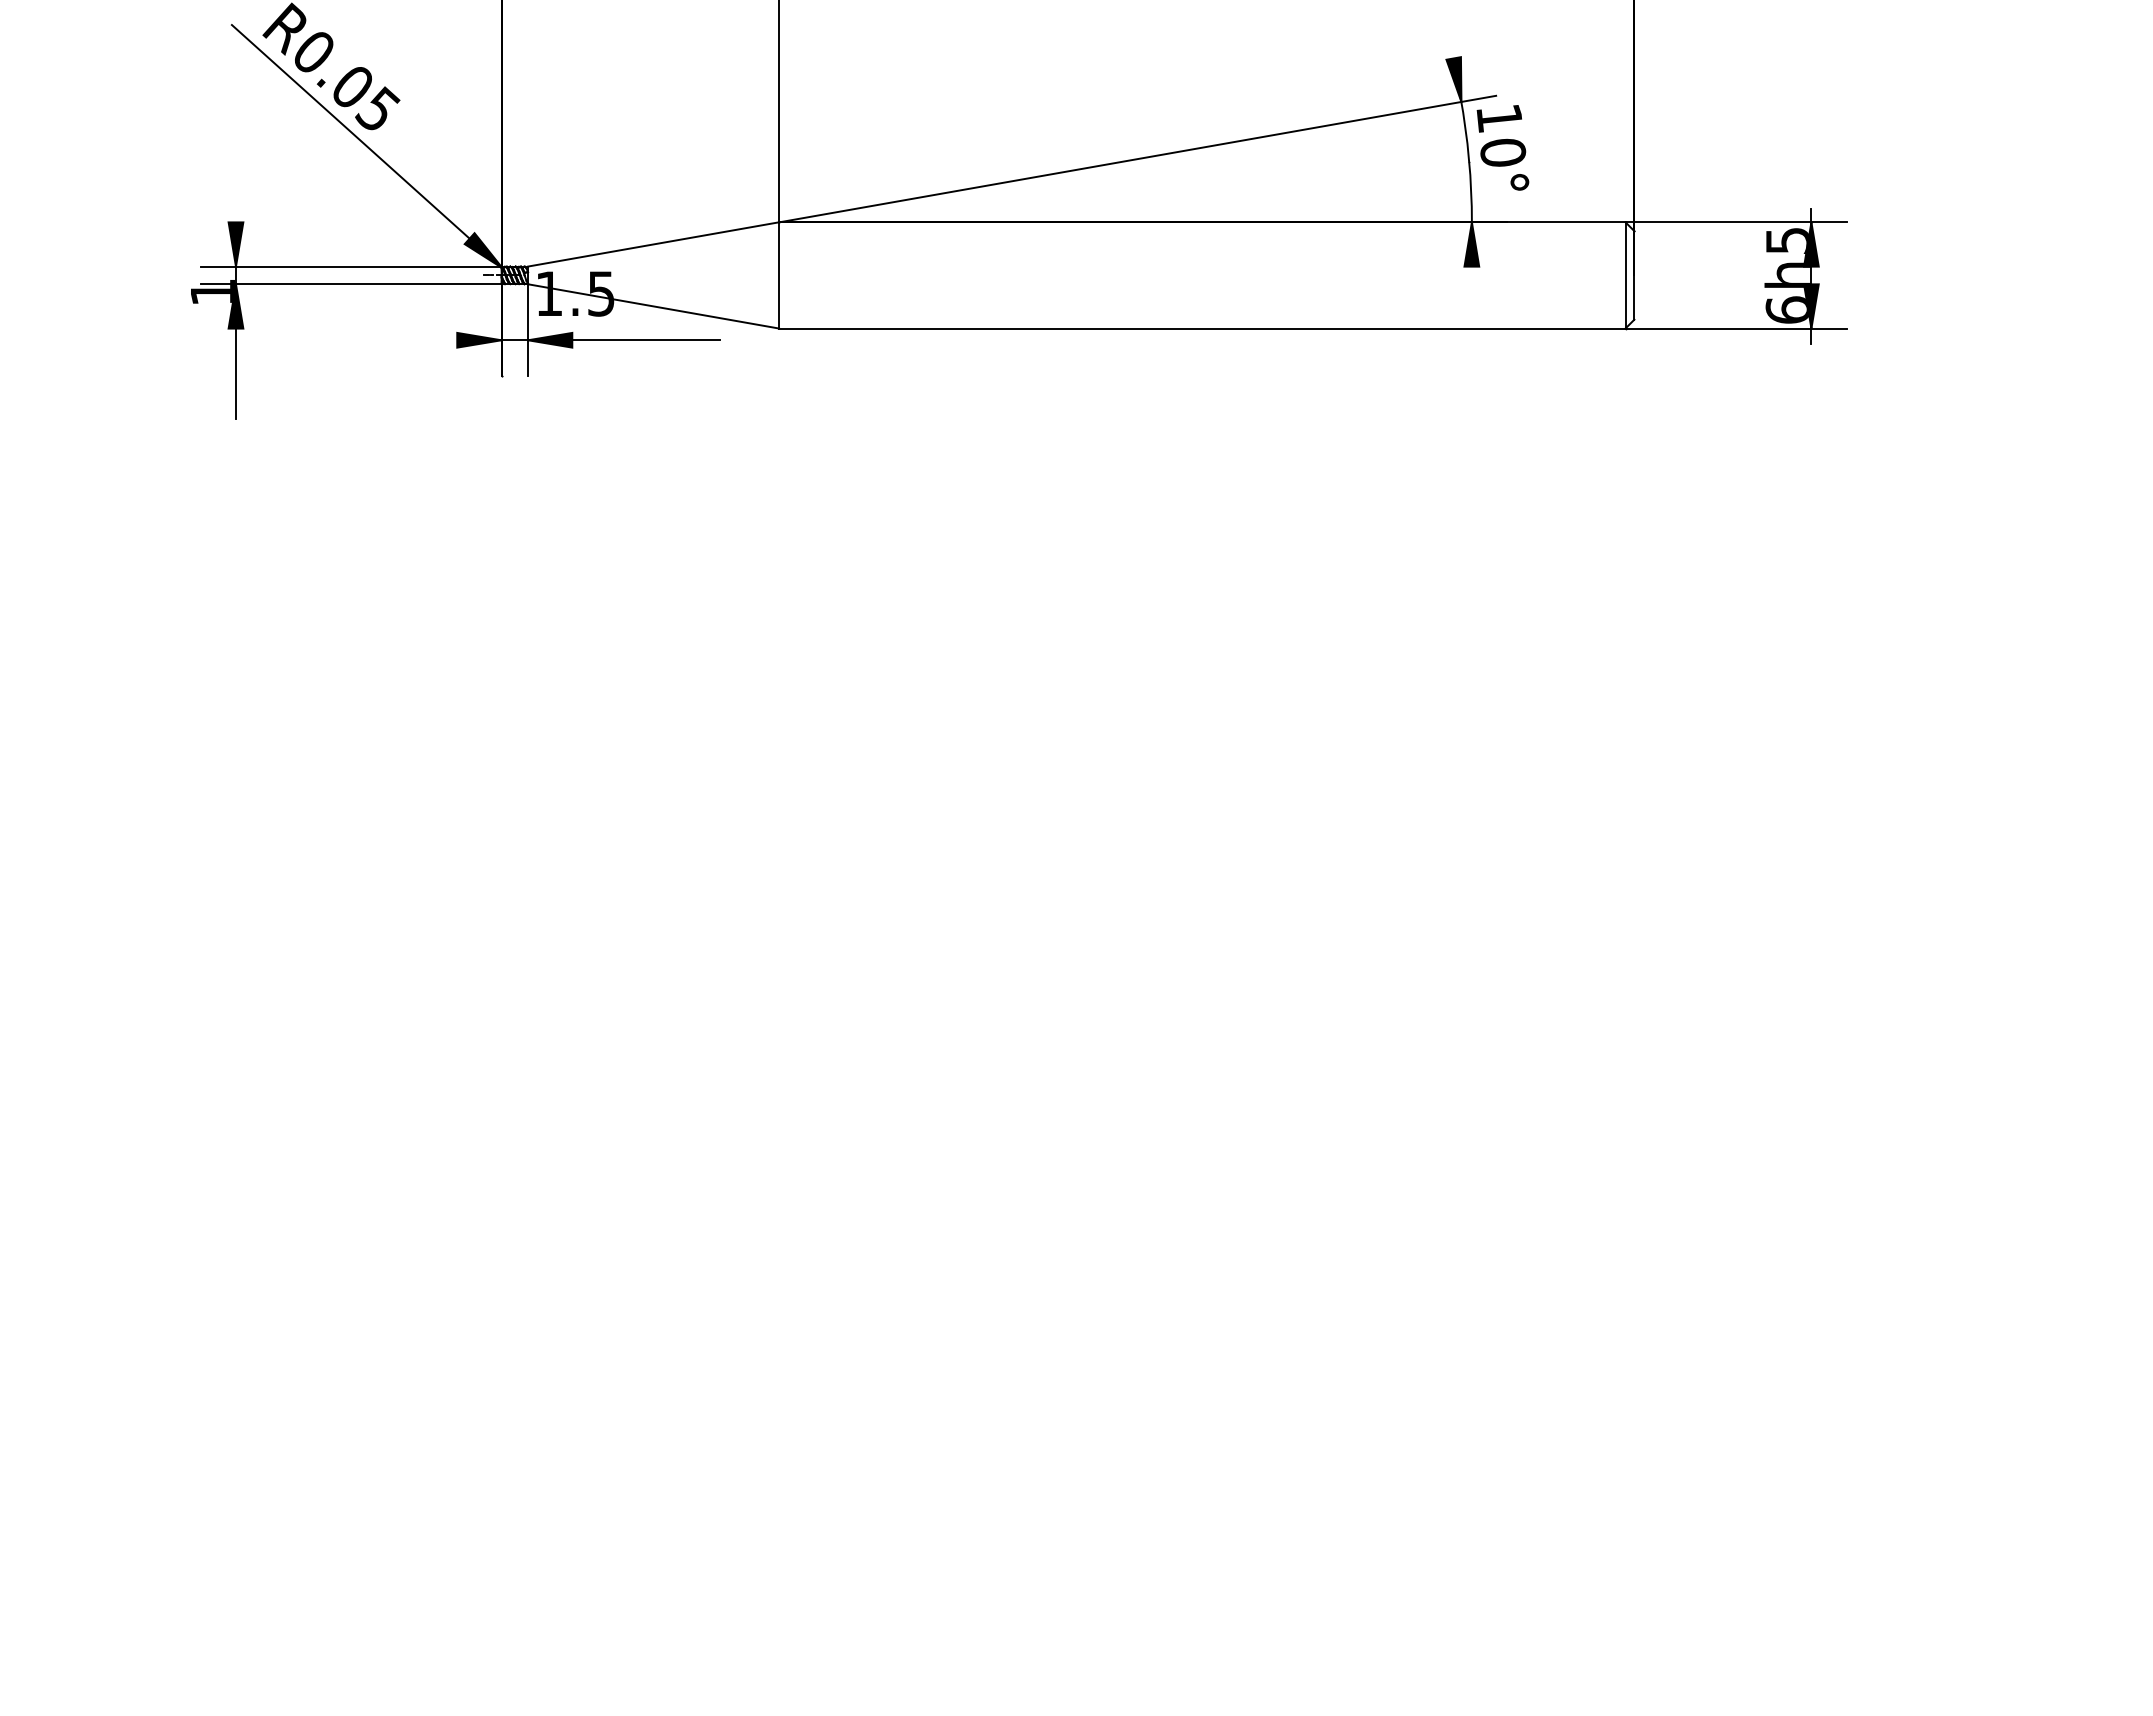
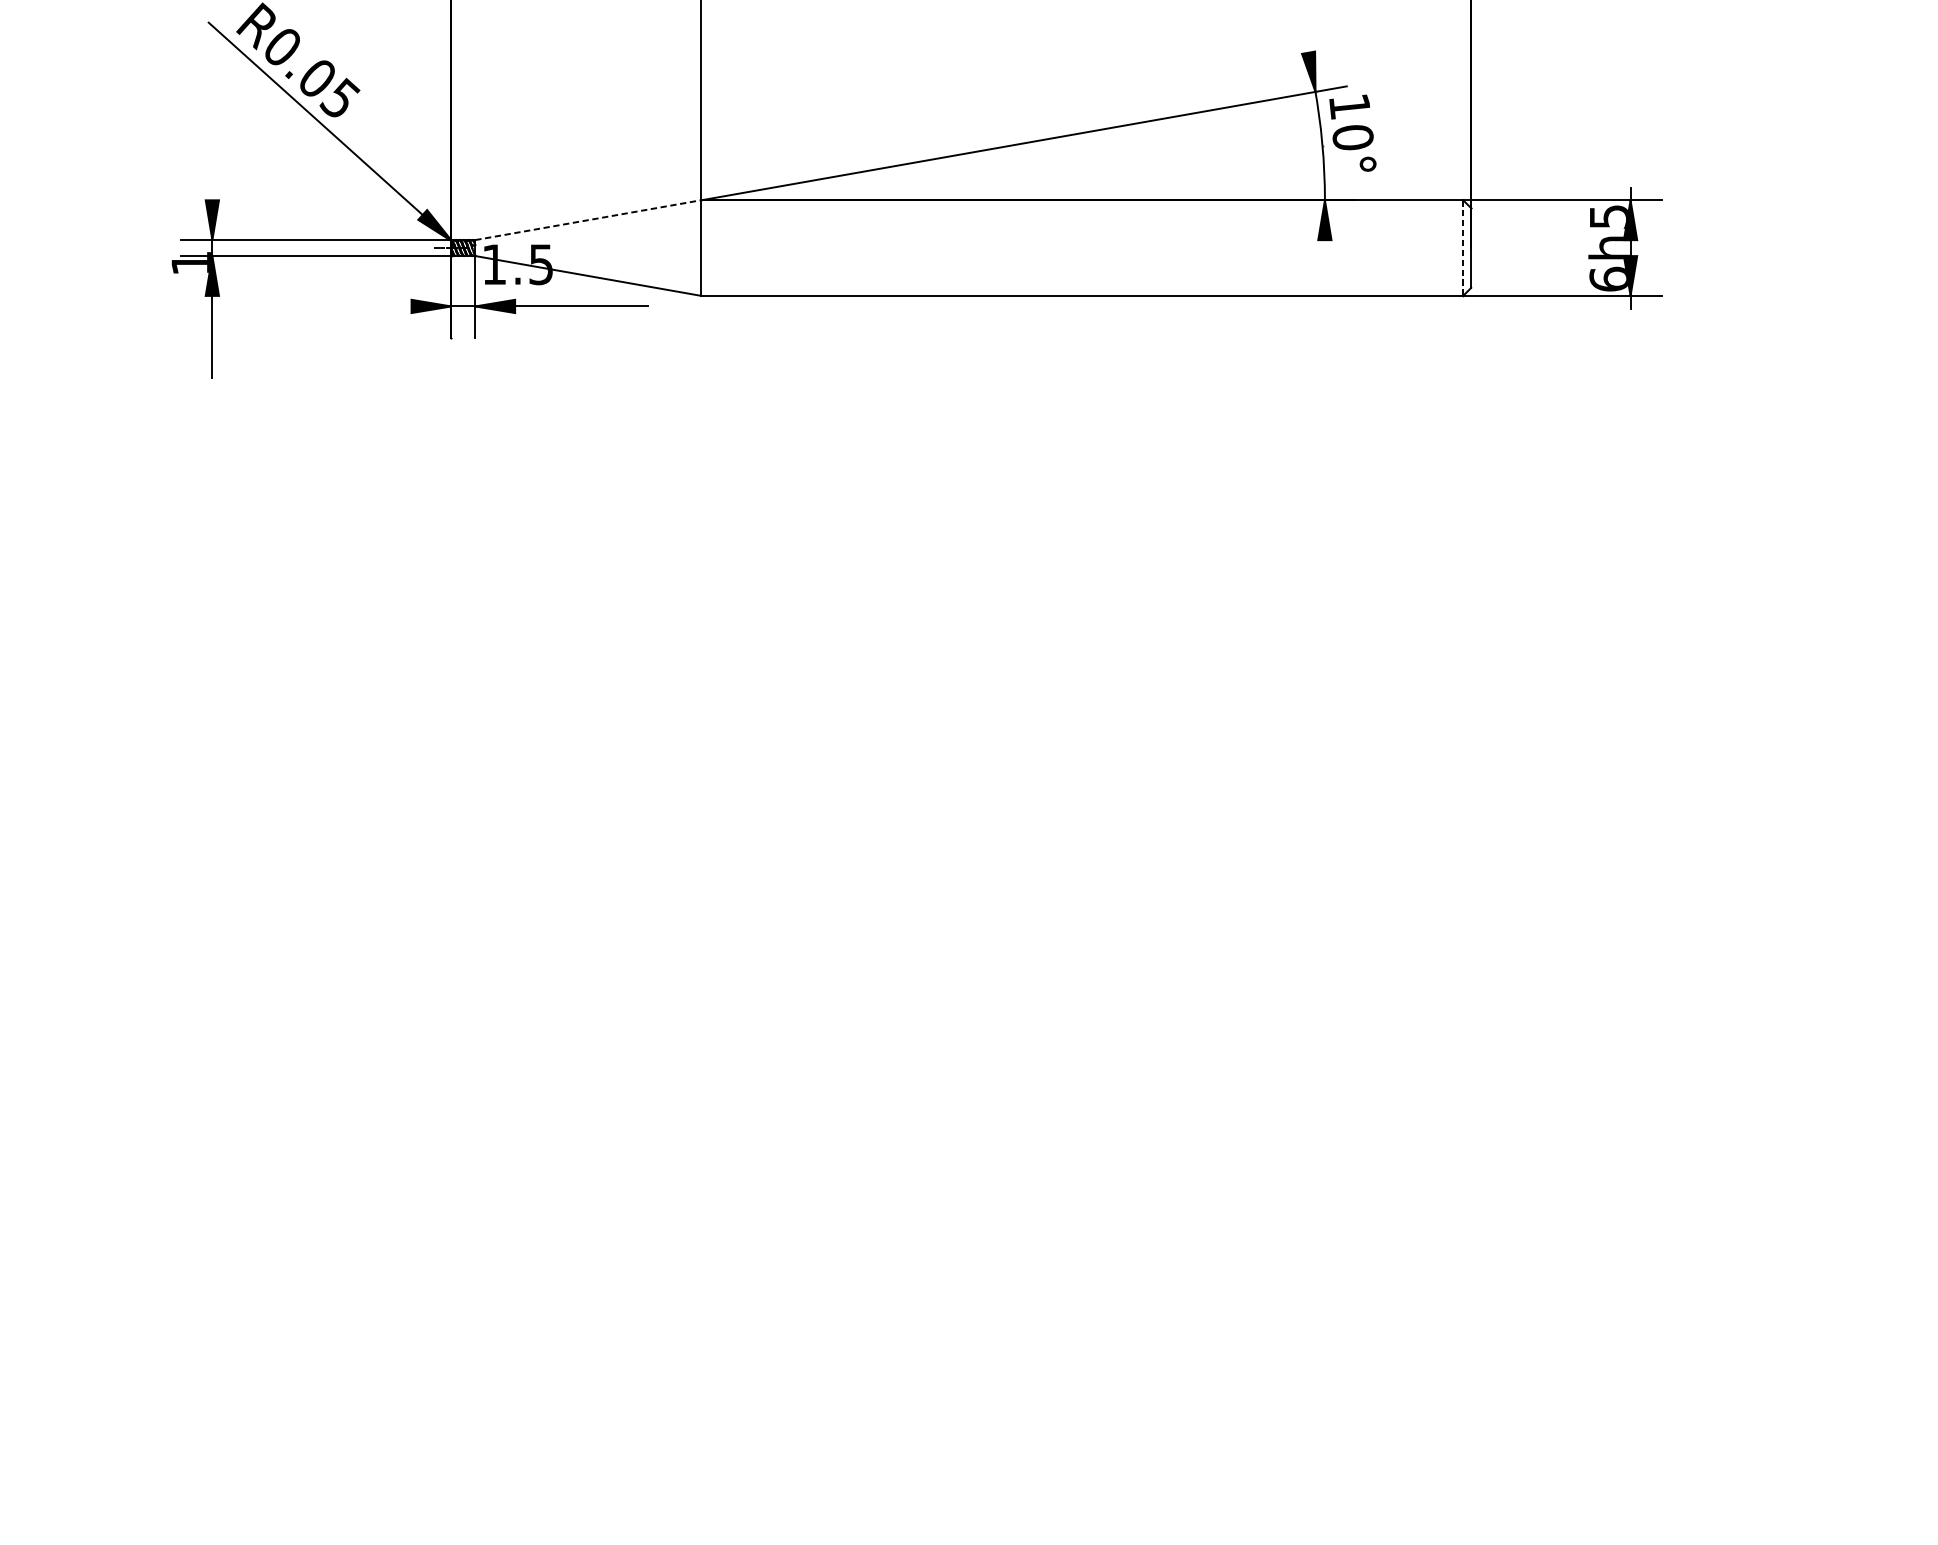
line: (654, 244) -> (589, 220), solid -> dashed
line: (1625, 275) -> (1463, 248), solid -> dashed

